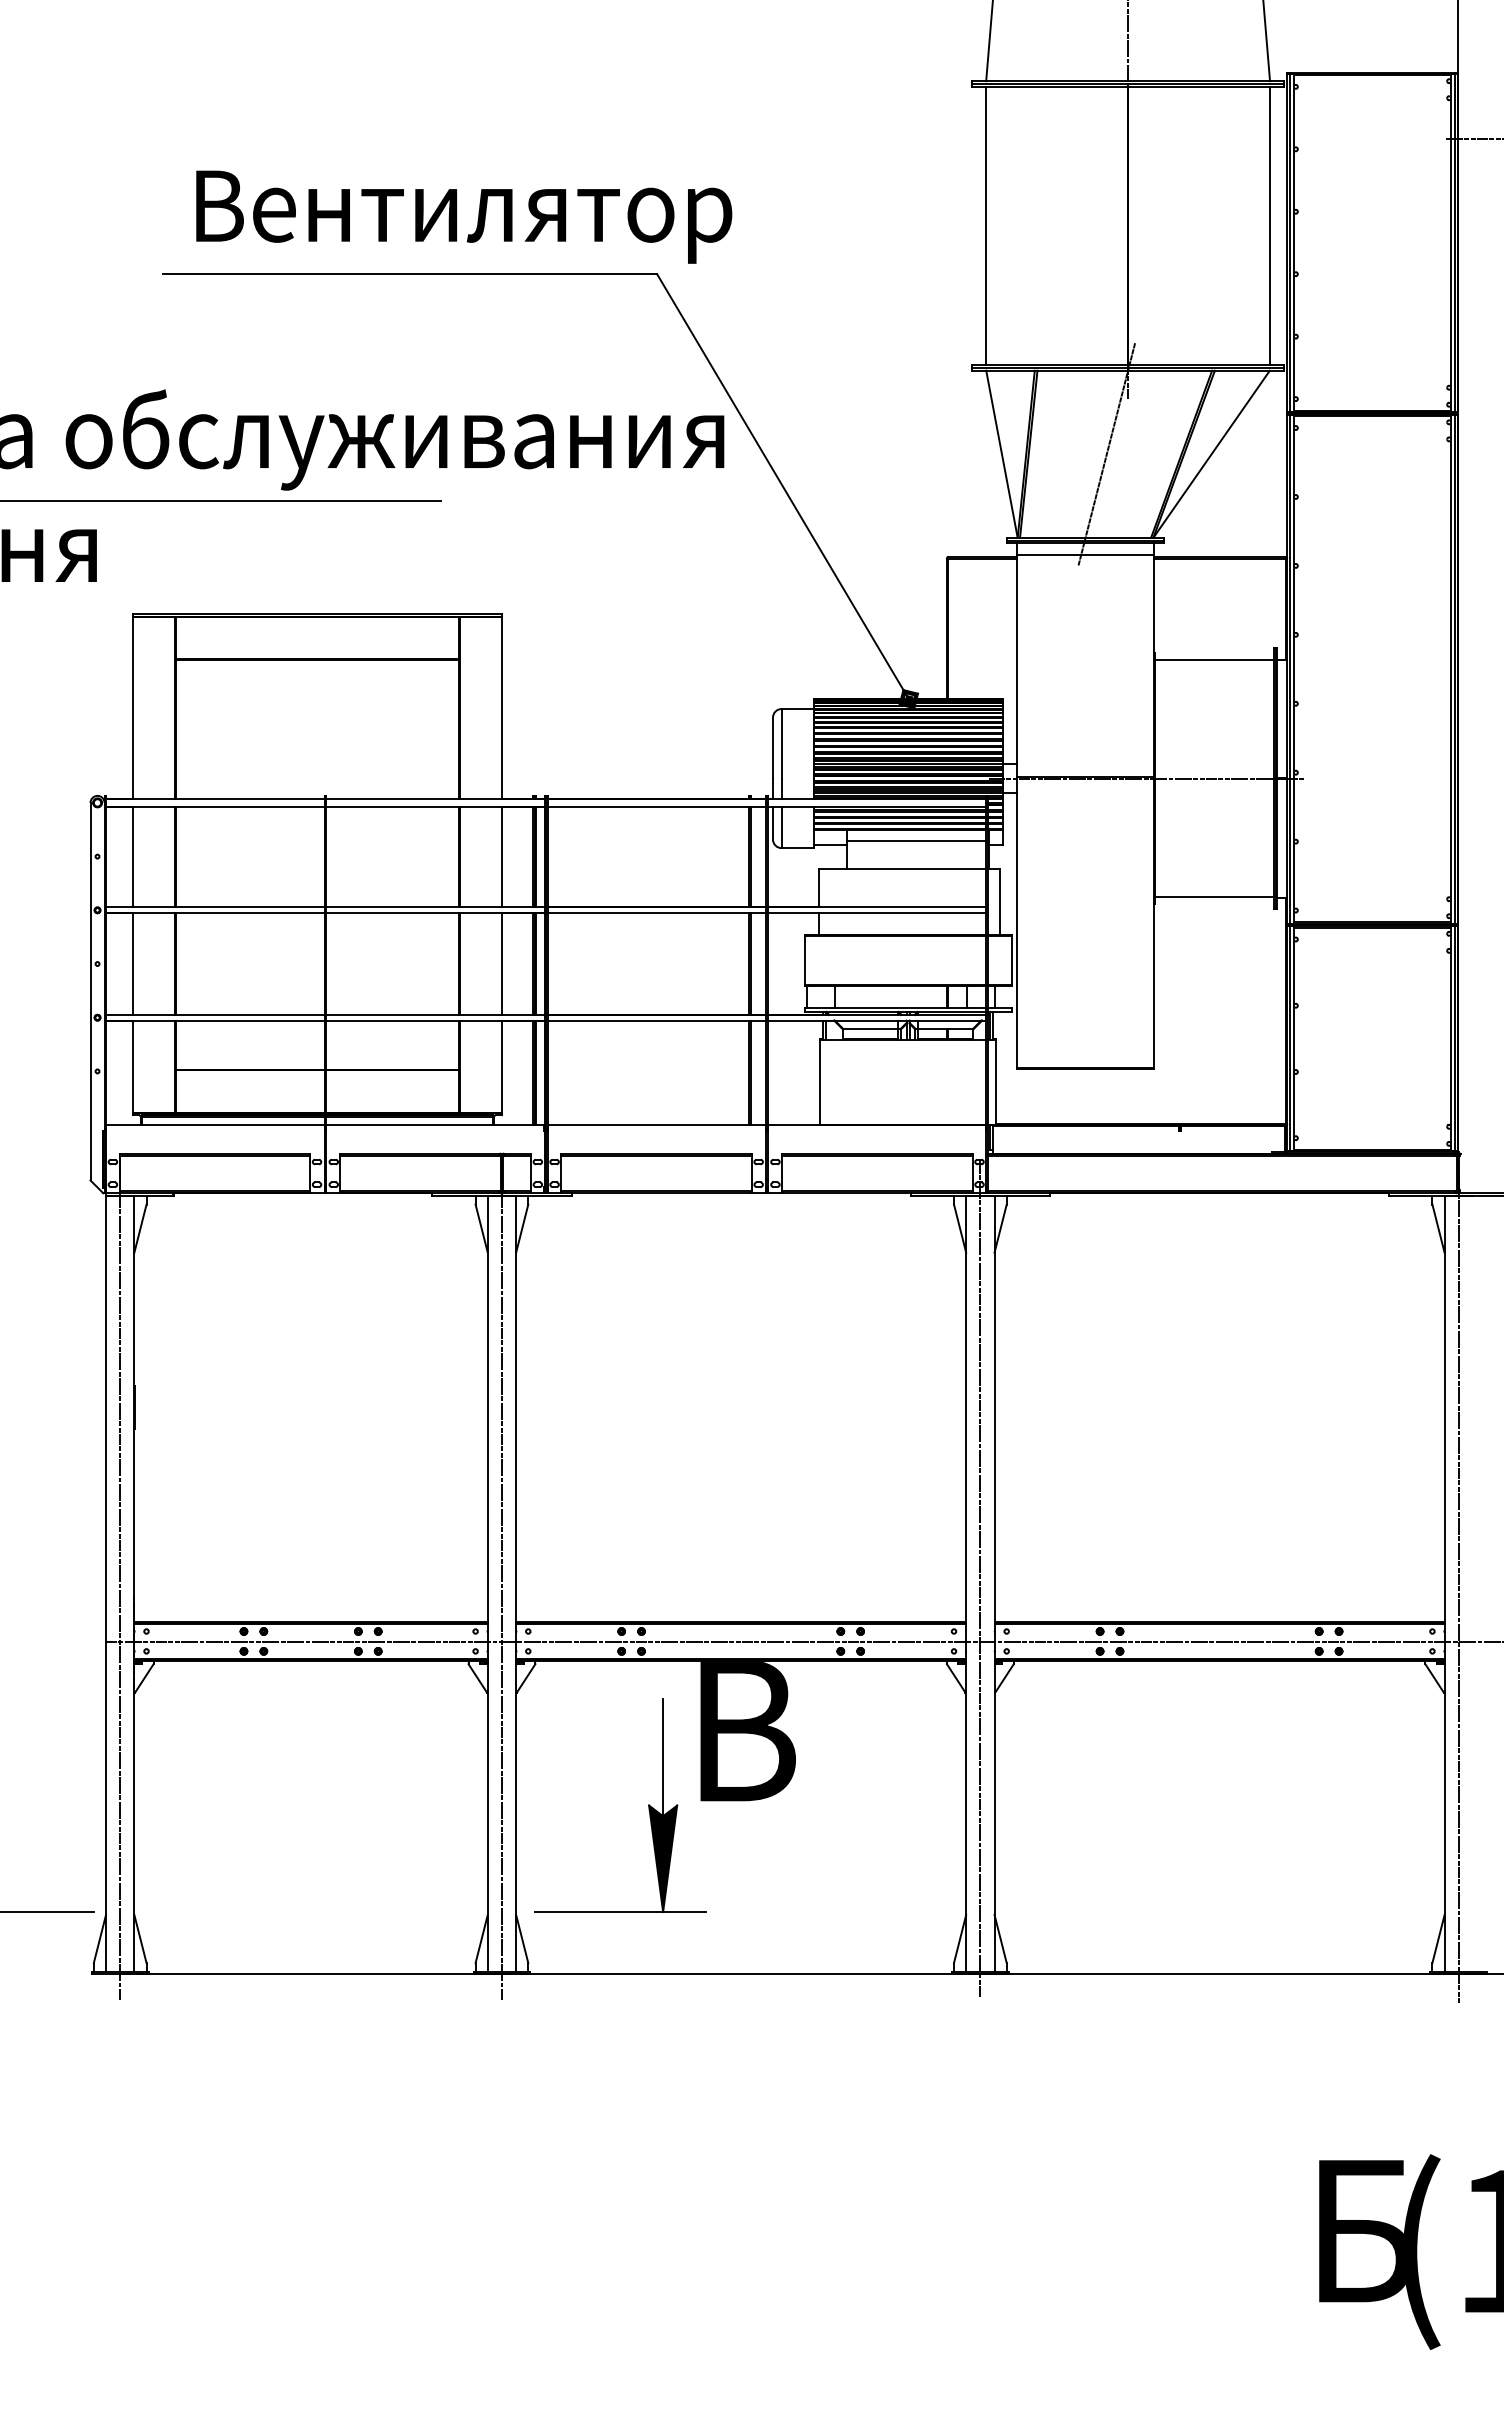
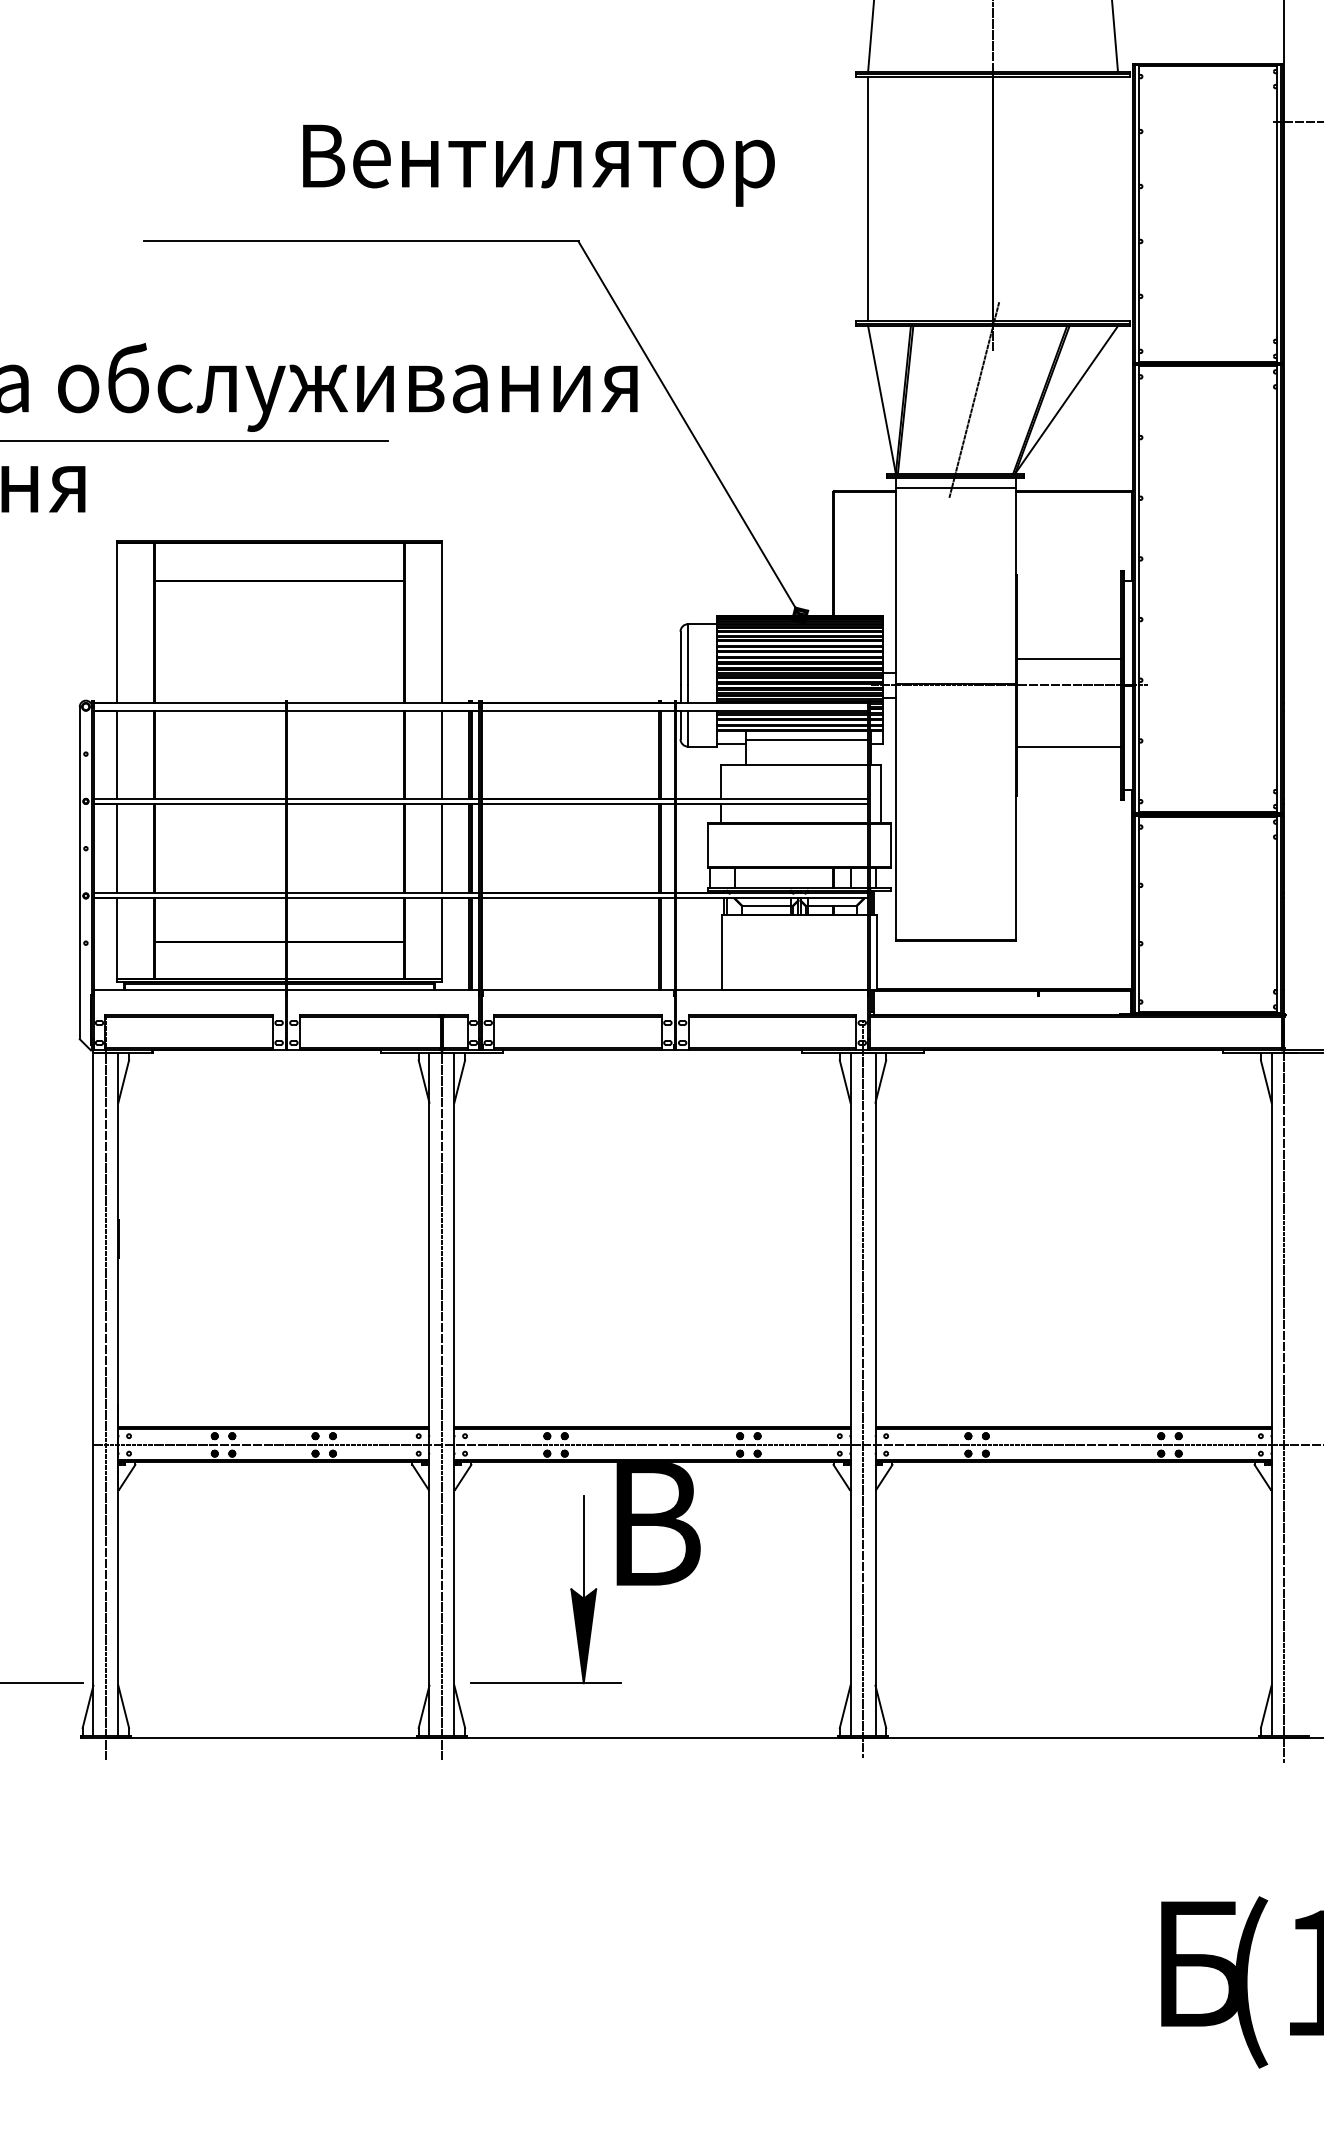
text: (464, 216) -> (539, 165), moved
line: (1270, 225) -> (1118, 198), removed
line: (1214, 660) -> (1069, 658), moved
line: (1214, 897) -> (1069, 747), moved

